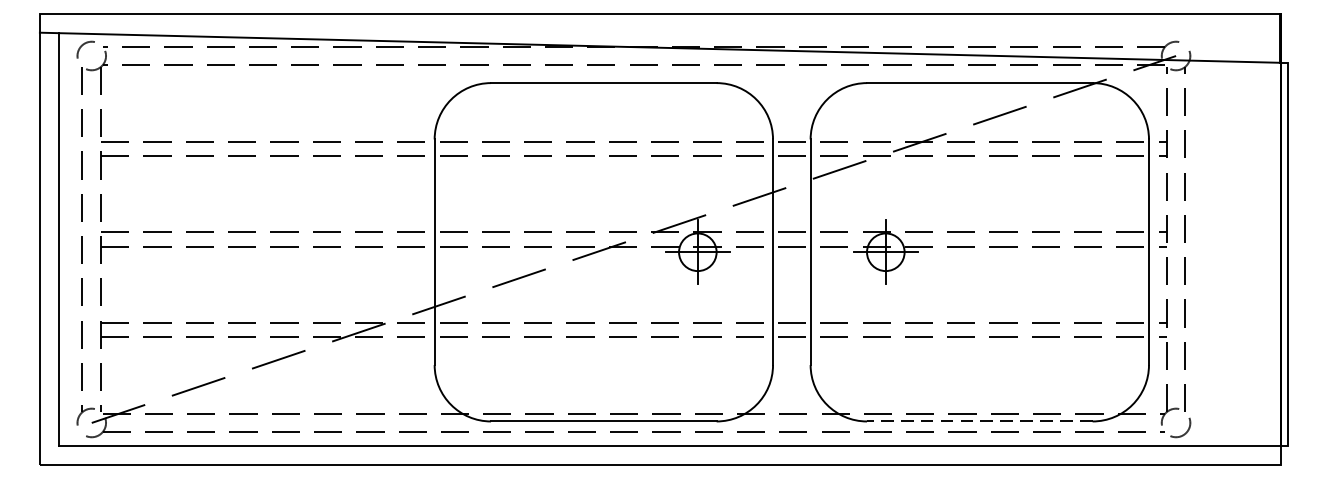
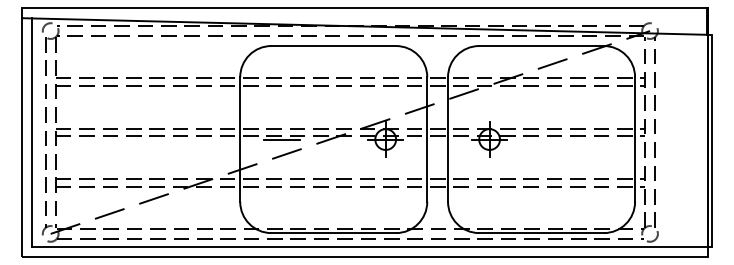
line: (509, 252) -> (281, 139), added
line: (979, 422) -> (541, 233), dashed -> solid

